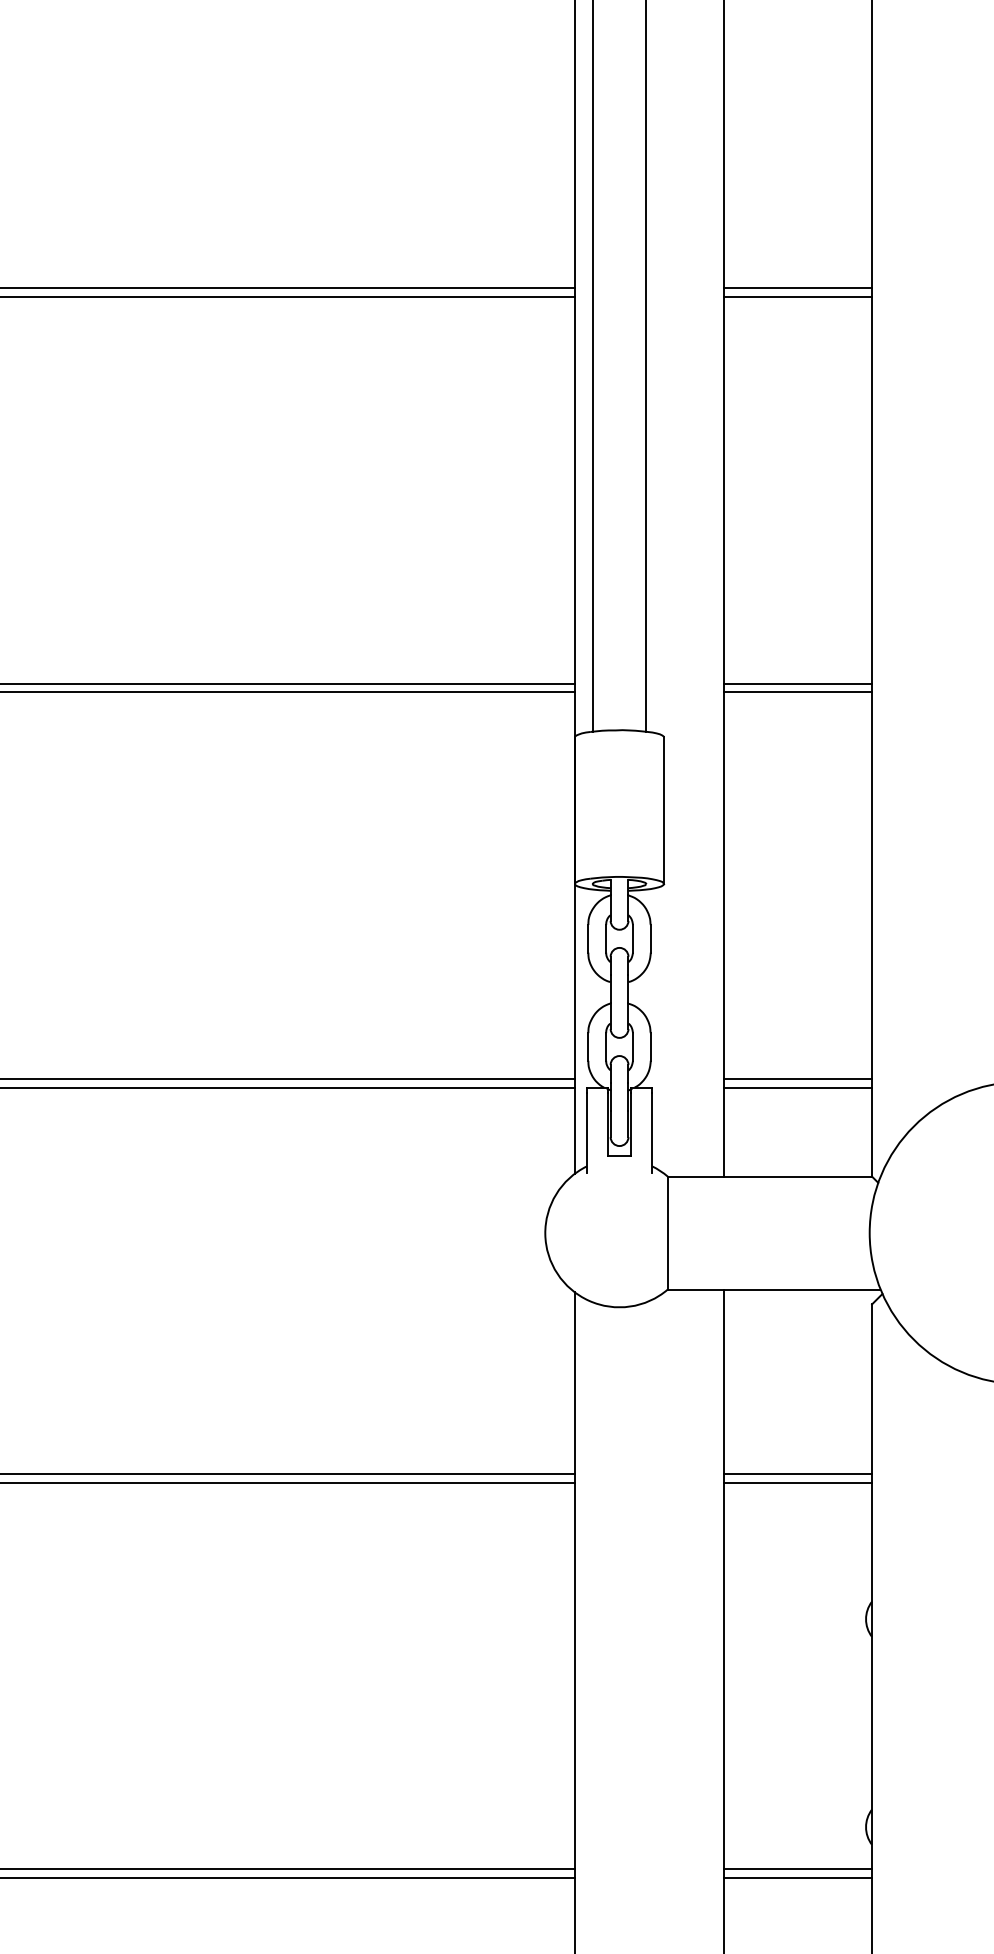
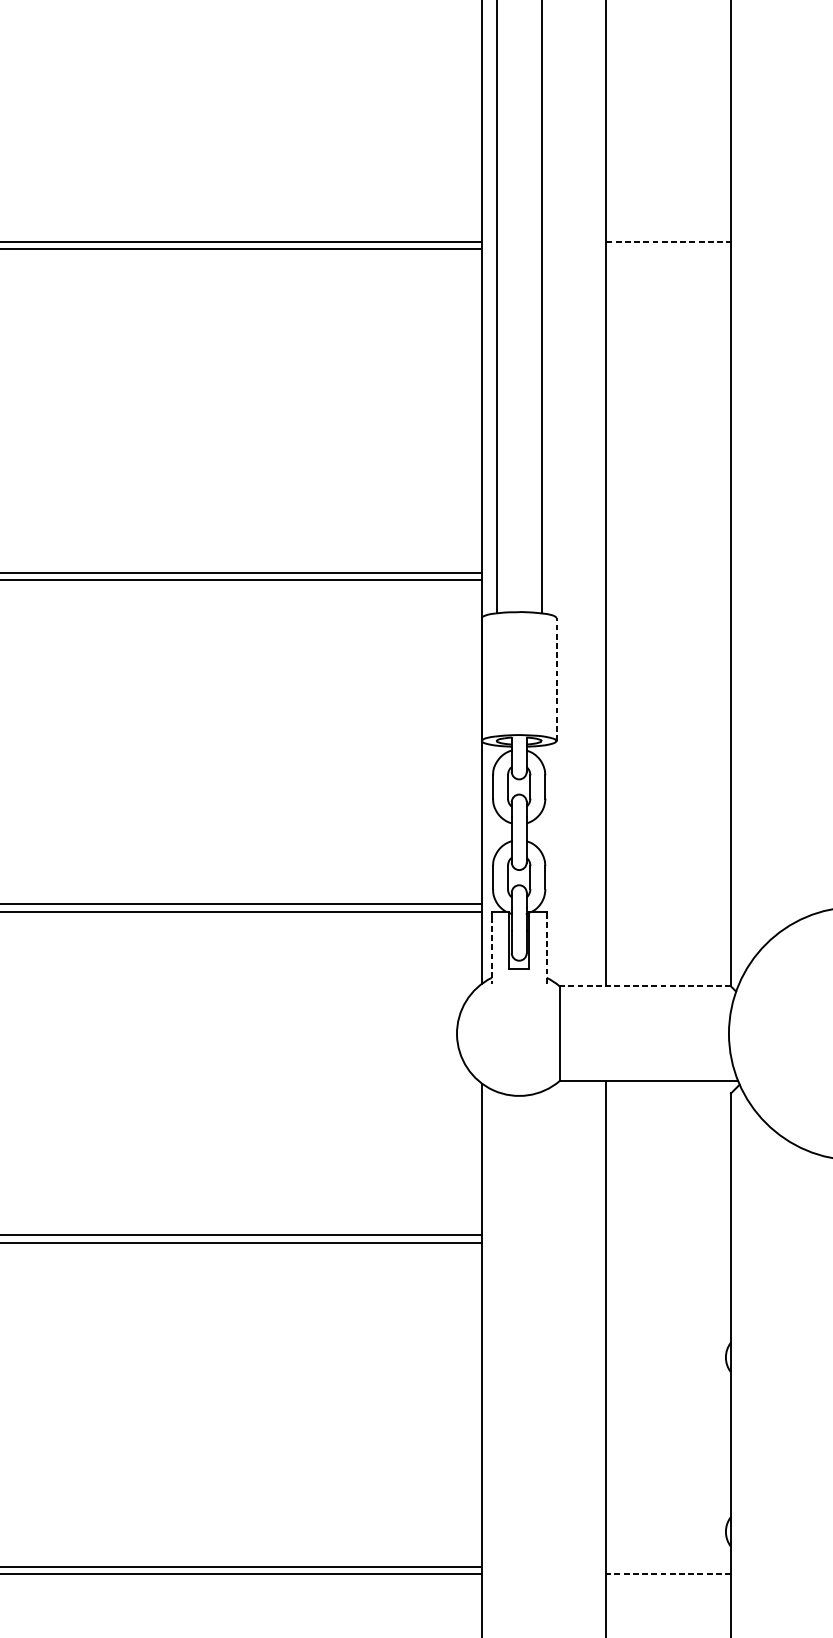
line: (798, 288) -> (669, 241), solid -> dashed
line: (797, 297) -> (668, 249), removed
line: (797, 683) -> (668, 572), removed
line: (797, 692) -> (668, 580), removed
line: (664, 810) -> (556, 679), solid -> dashed
line: (797, 1078) -> (668, 904), removed
line: (797, 1087) -> (668, 911), removed
line: (586, 1133) -> (491, 950), solid -> dashed
line: (652, 1133) -> (546, 950), solid -> dashed
line: (769, 1176) -> (644, 986), solid -> dashed
line: (797, 1473) -> (668, 1235), removed
line: (797, 1482) -> (668, 1242), removed
line: (797, 1868) -> (668, 1566), removed
line: (797, 1877) -> (668, 1573), solid -> dashed

